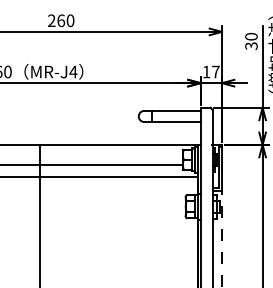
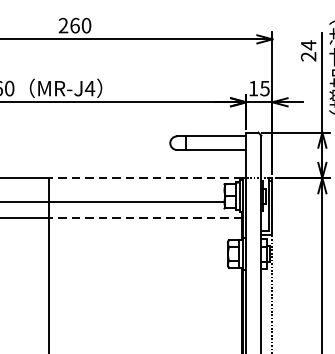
text: (251, 40) -> (308, 49), 30 -> 24
text: (215, 71) -> (264, 87), 17 -> 15
line: (118, 144) -> (145, 177), solid -> dashed
line: (118, 177) -> (145, 218), solid -> dashed

